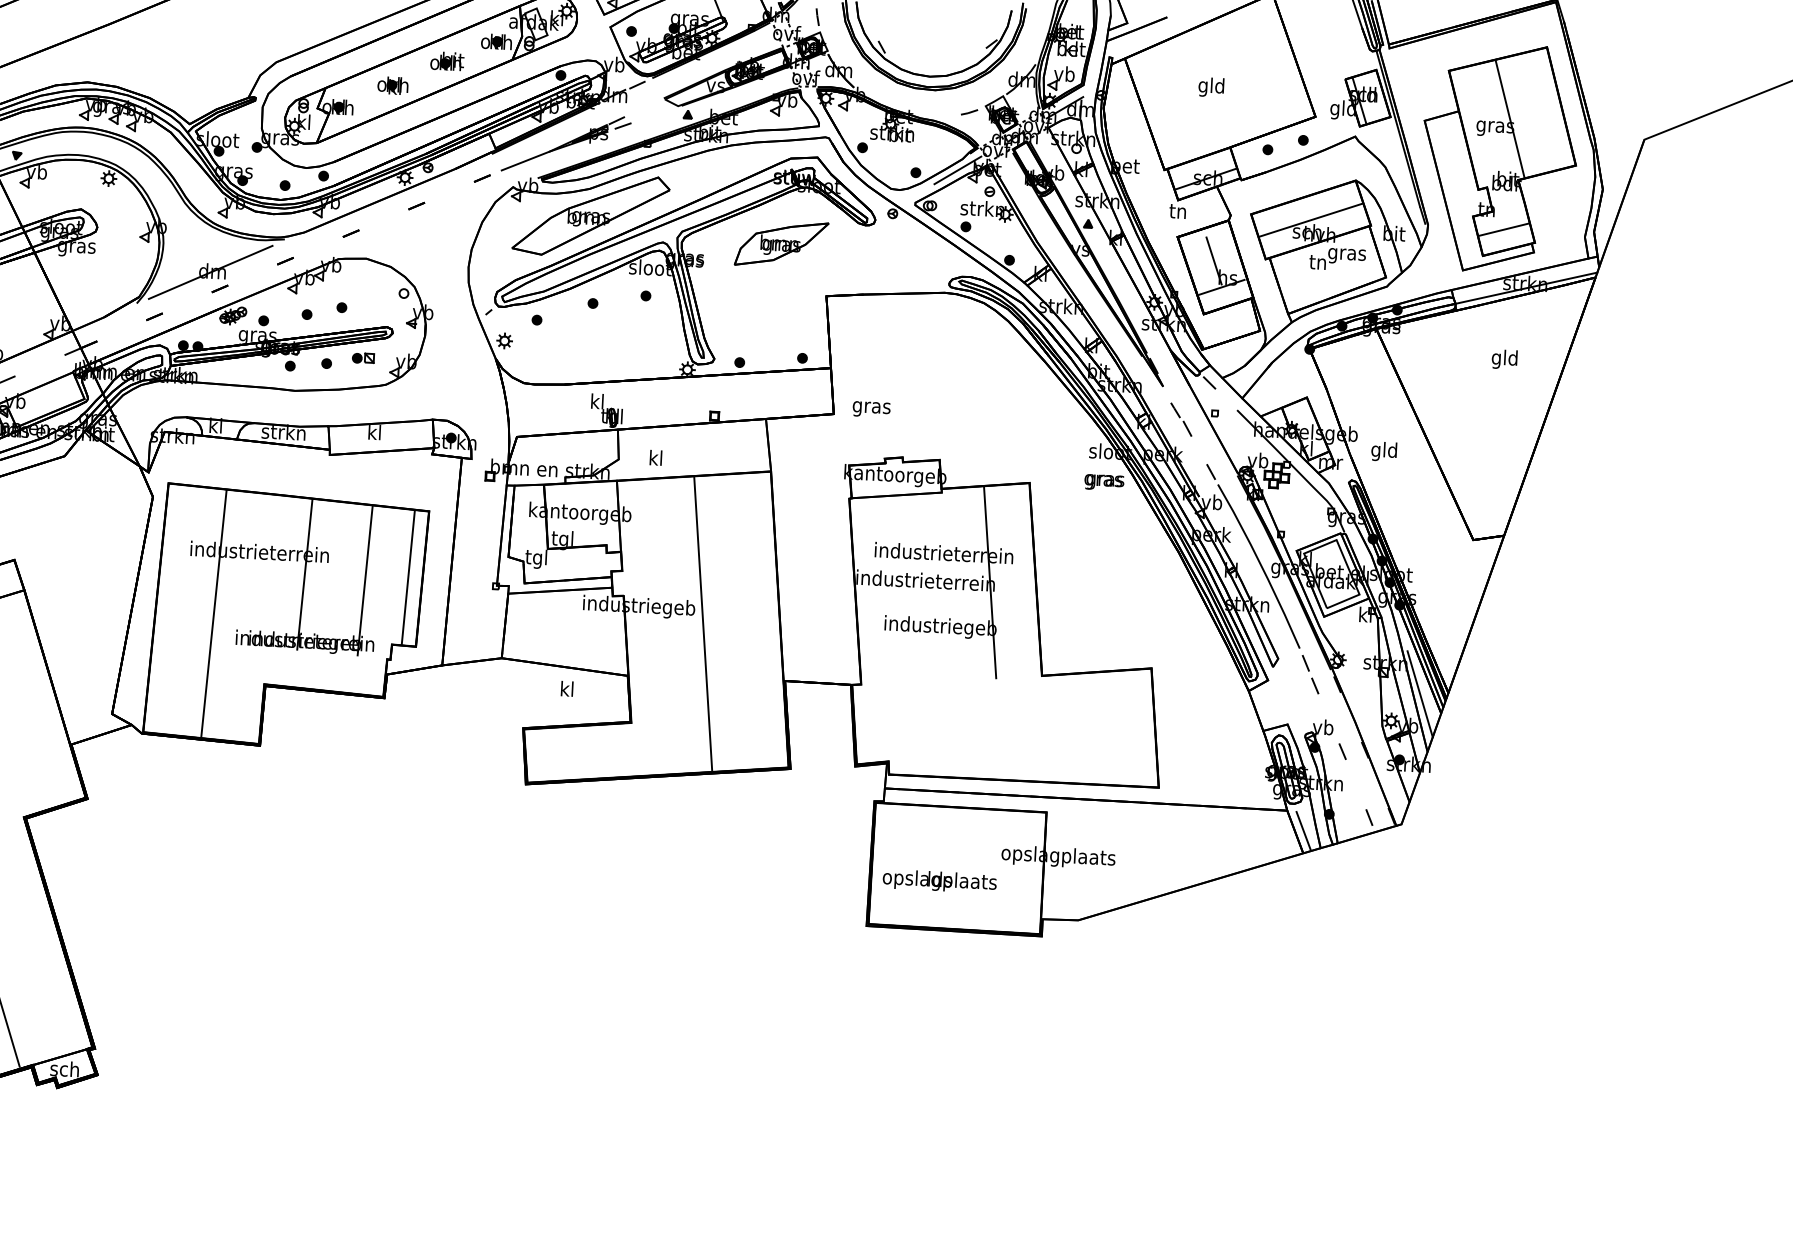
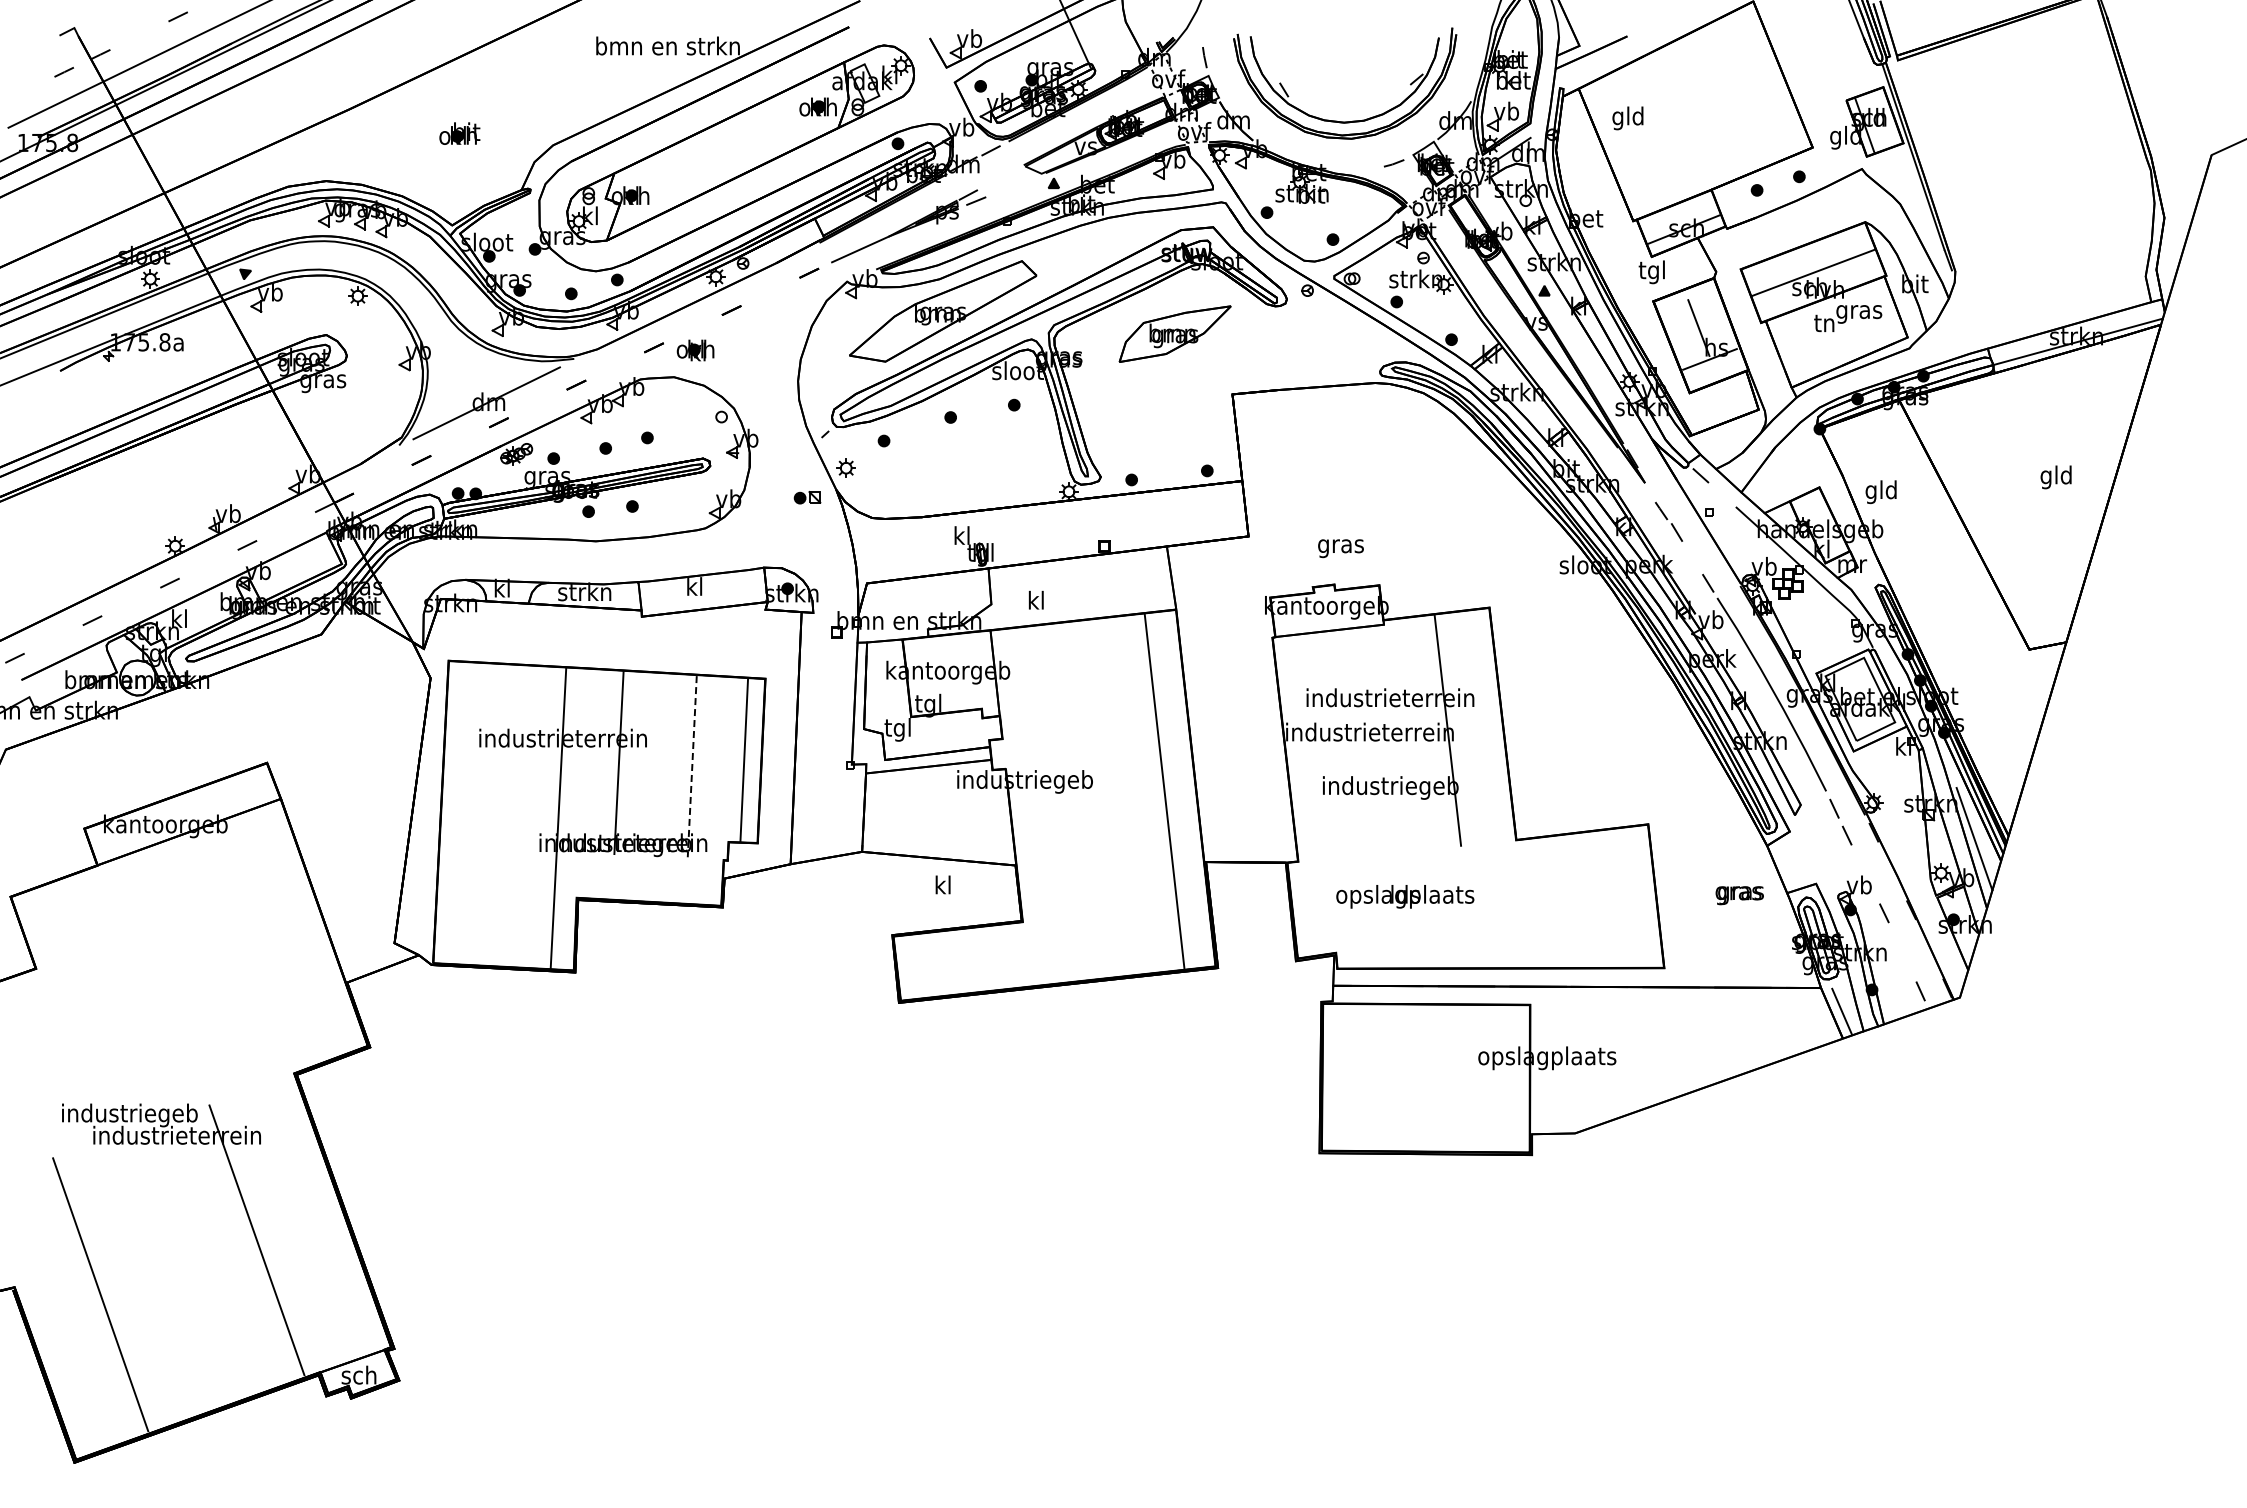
part: (447, 61) -> (459, 133), moved
part: (392, 85) -> (695, 350), moved
text: (1210, 87) -> (1627, 118), moved
part: (1499, 158) -> (2037, 186), removed
line: (957, 170) -> (1383, 234), removed
text: (1177, 213) -> (1651, 272), tn -> tgl
part: (363, 358) -> (807, 497), moved
text: (1504, 359) -> (2055, 477), moved
text: (871, 409) -> (1340, 548), moved
text: (1383, 451) -> (1880, 492), moved
text: (1104, 482) -> (1739, 895), moved
line: (365, 580) -> (692, 766), solid -> dashed
line: (213, 614) -> (558, 818), moved
line: (703, 624) -> (1164, 791), moved
text: (939, 881) -> (1405, 896), moved

